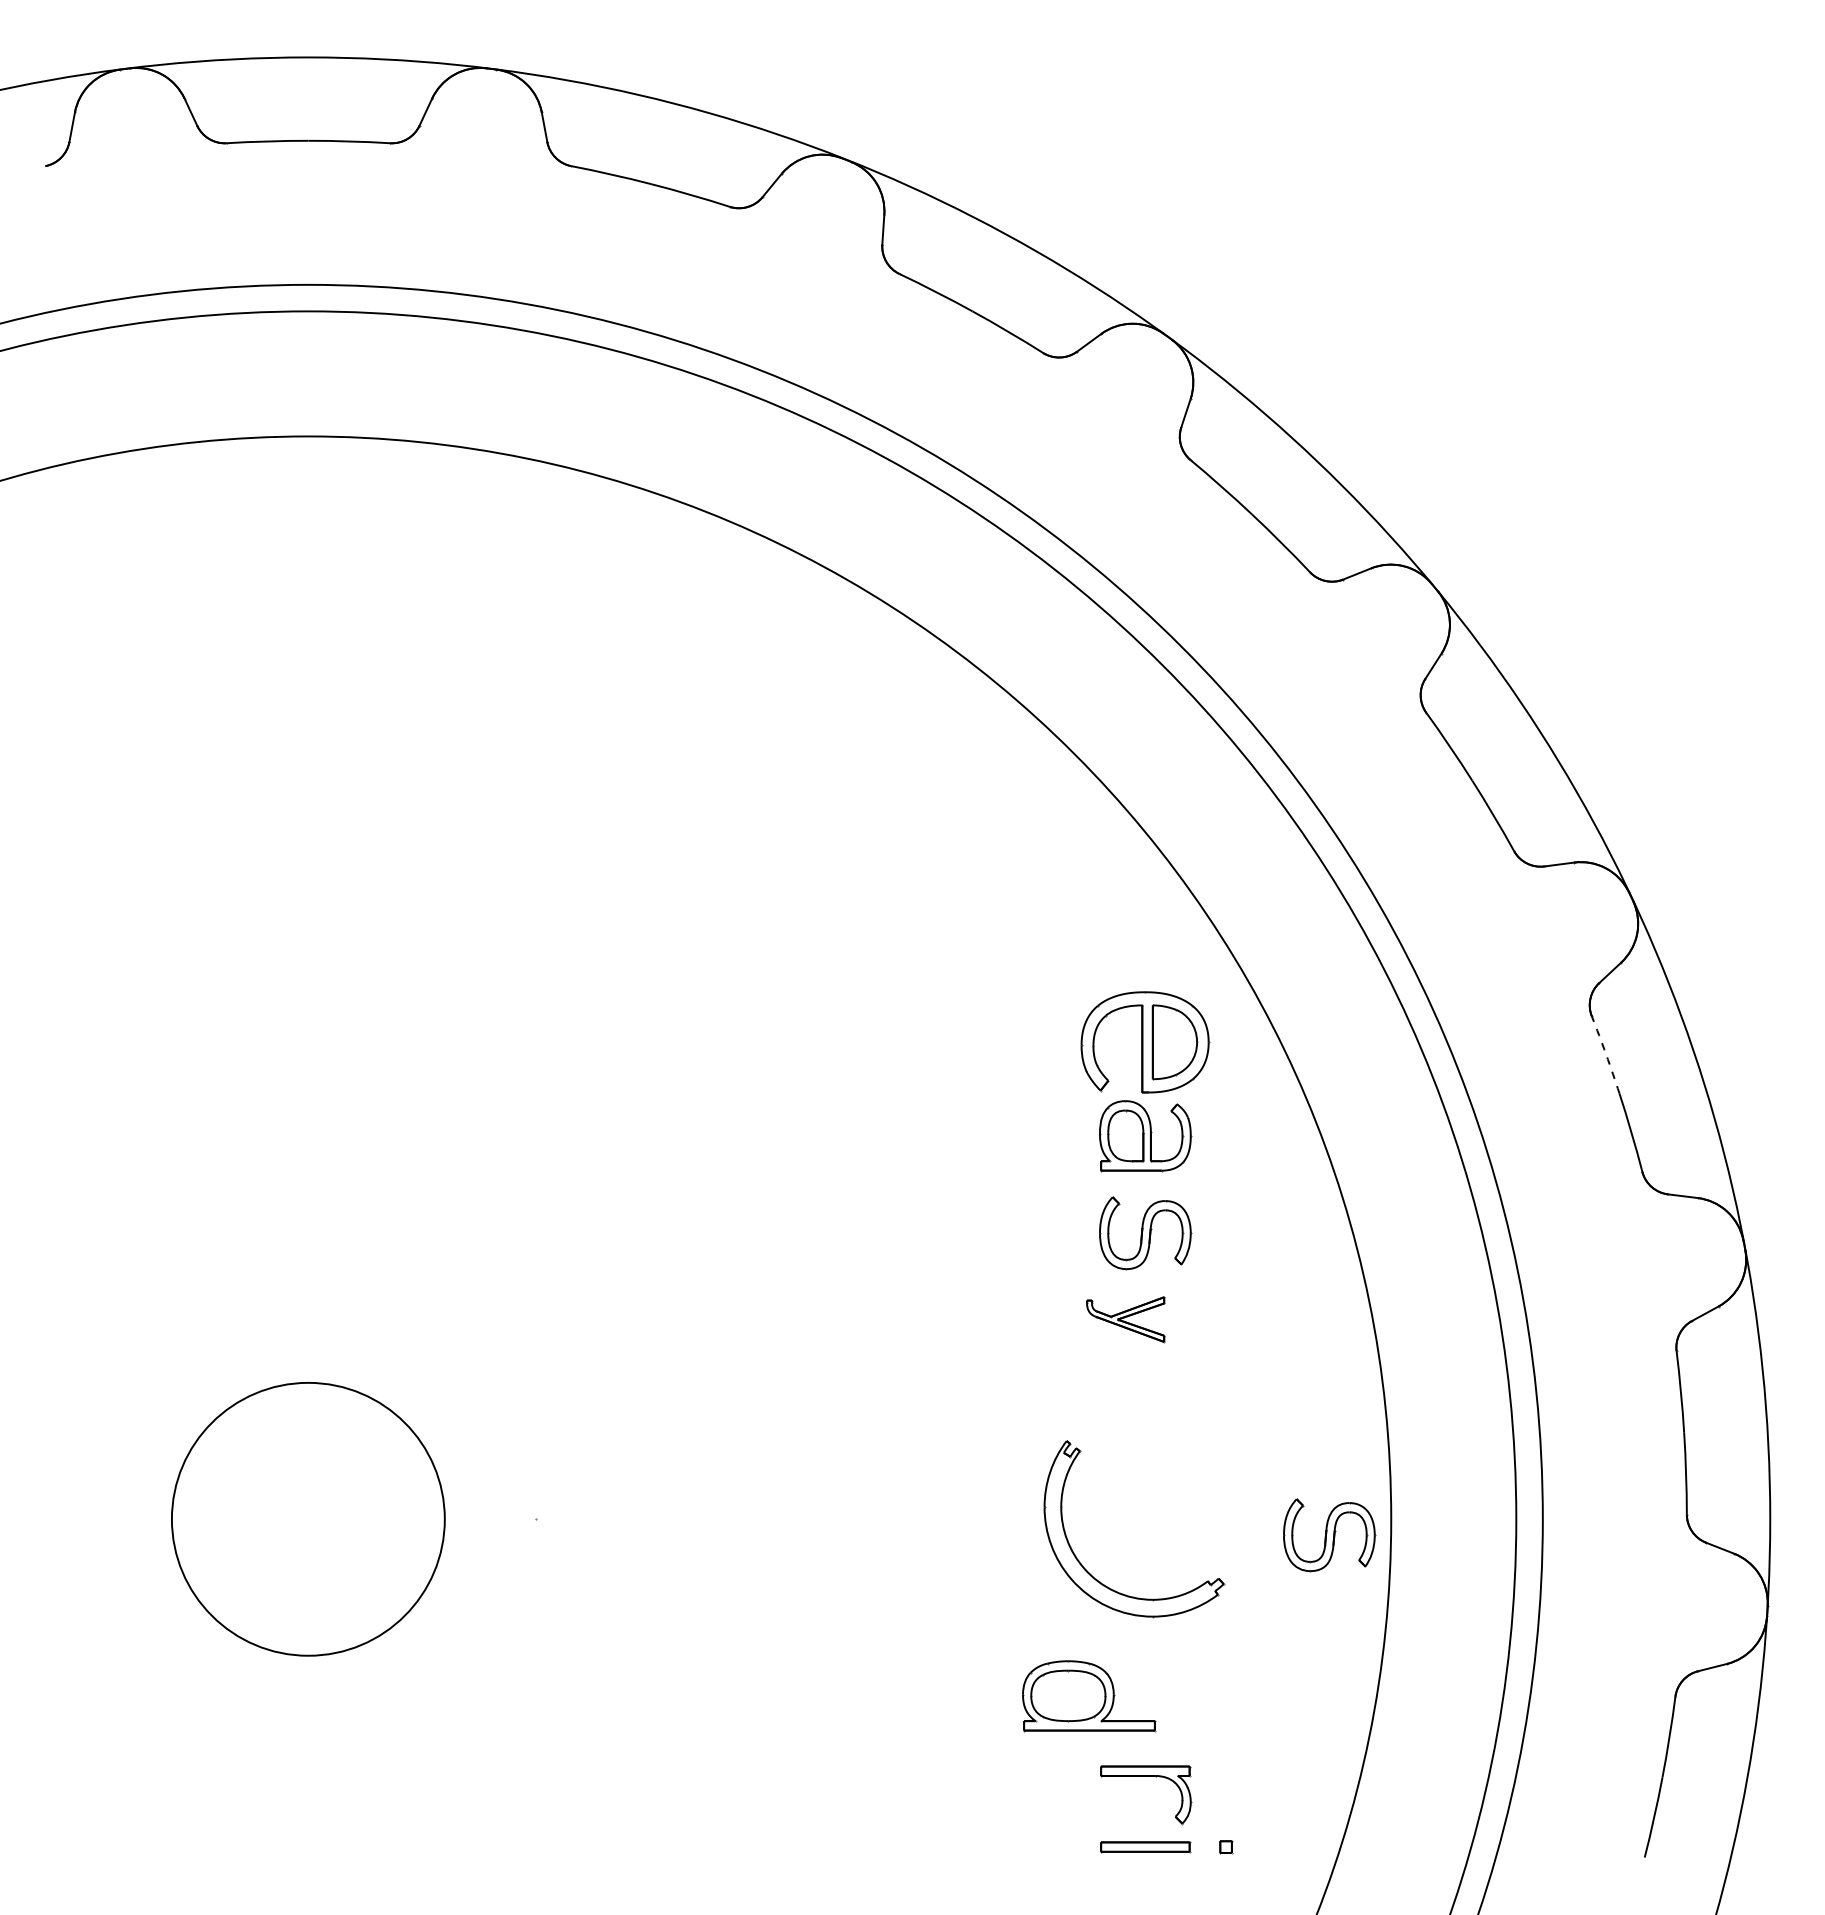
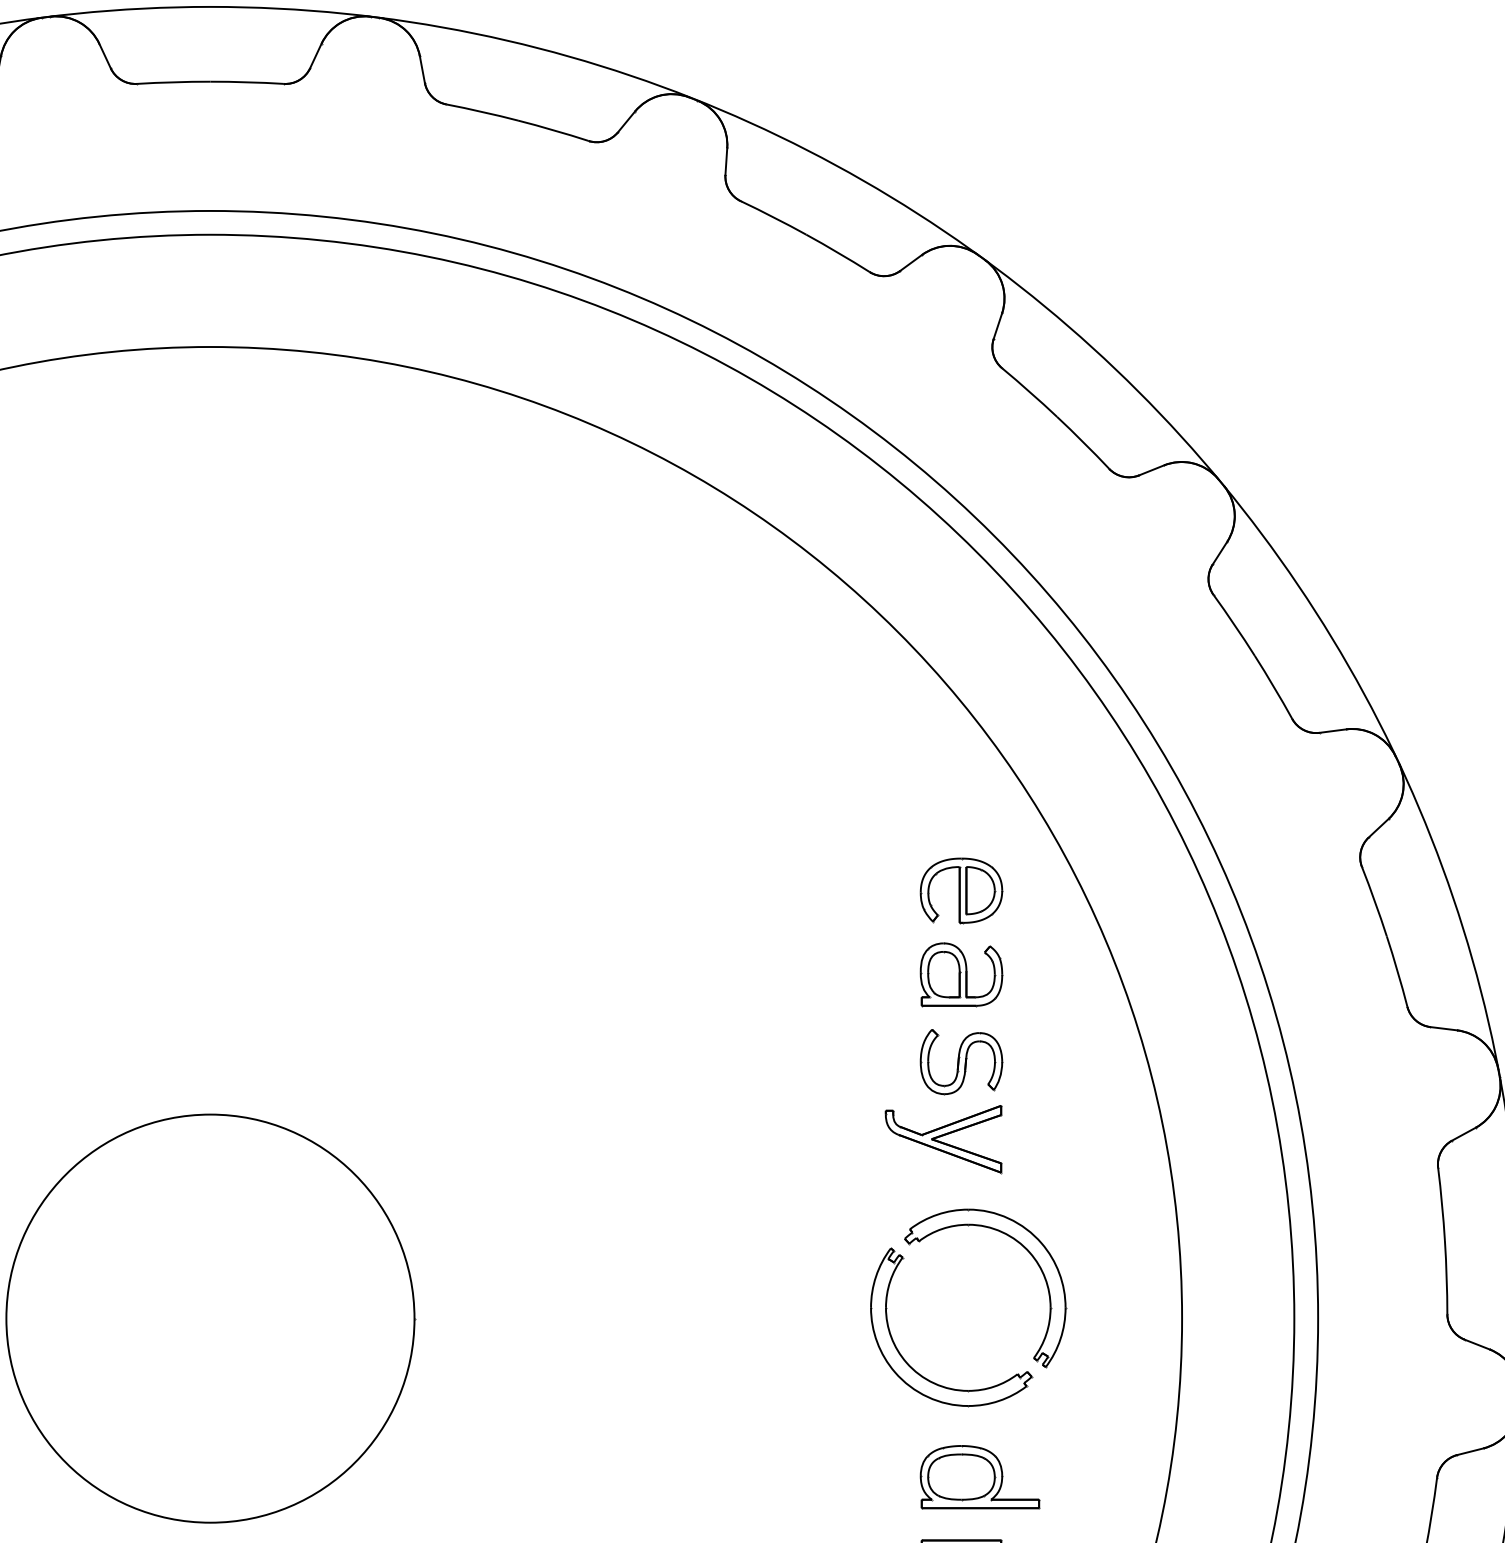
part: (1145, 1042) -> (961, 890), size x0.71
arc: (1606, 1054) -> (1375, 901), dashed -> solid
part: (1125, 1319) -> (943, 1139), size x1.67
part: (1214, 1440) -> (1023, 1247), added
circle: (307, 1518) -> (209, 1317), size x1.67
part: (1329, 1535) -> (1126, 1333), removed
part: (1089, 1696) -> (980, 1477), moved

